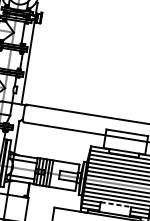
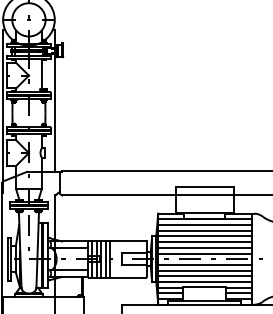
line: (116, 204) -> (205, 287), dashed -> solid

